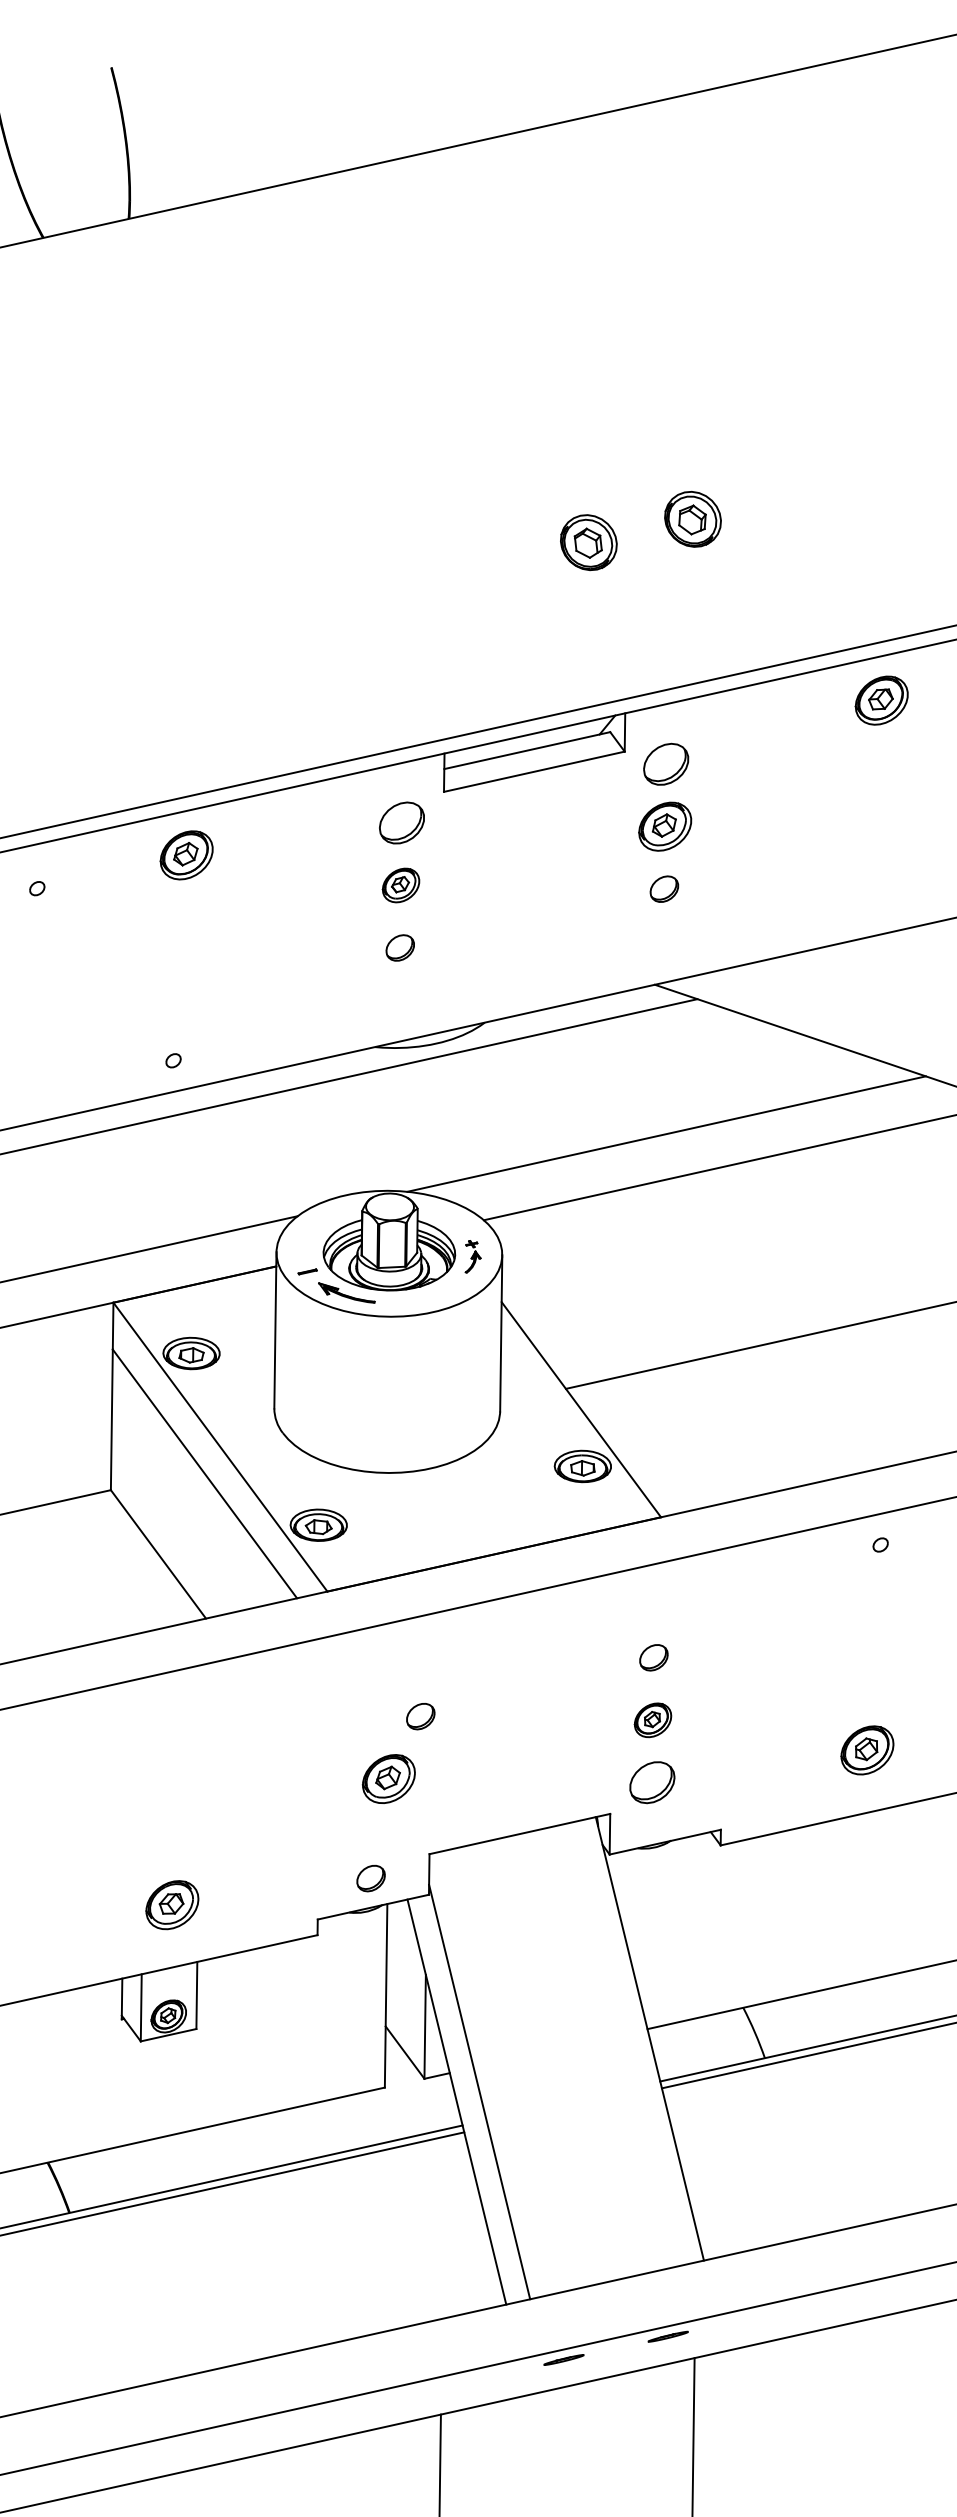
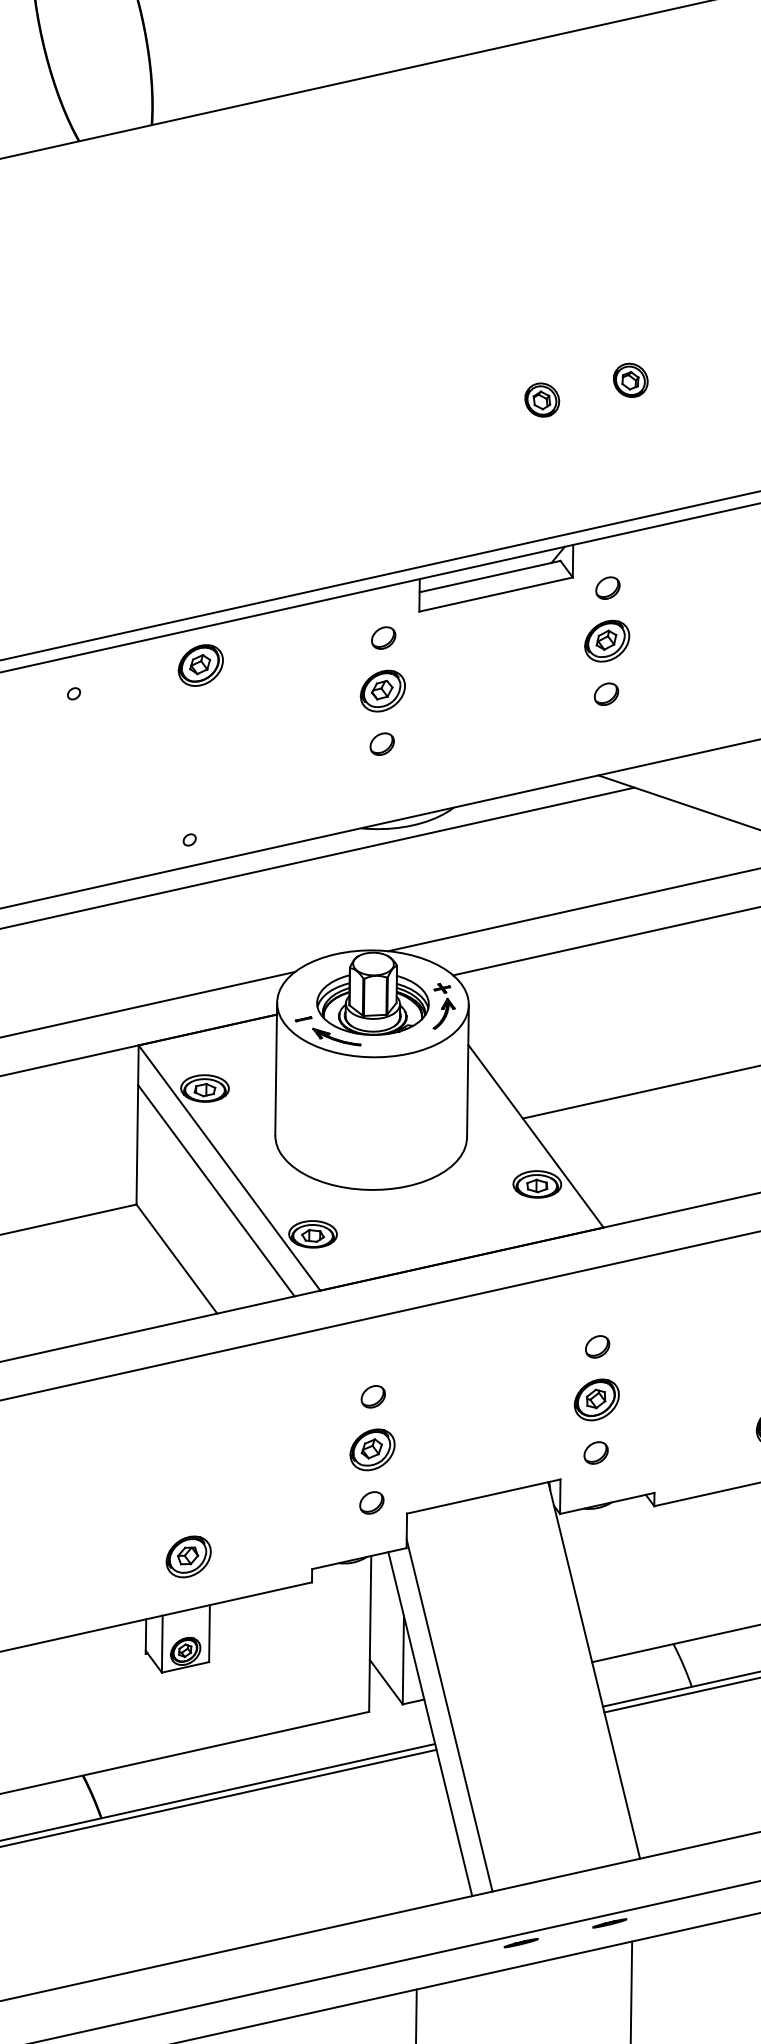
part: (692, 519) -> (630, 380), size x0.71
part: (588, 542) -> (542, 399), size x0.71
part: (665, 763) -> (607, 587), size x0.62
part: (401, 822) -> (383, 637), size x0.62
part: (400, 885) -> (382, 691), size x1.43
part: (472, 1256) -> (443, 1006), size x1.67
part: (420, 1716) -> (373, 1396), moved
part: (652, 1720) -> (596, 1400), size x1.43
part: (651, 1782) -> (595, 1452), size x0.62
part: (370, 1878) -> (371, 1502), moved

